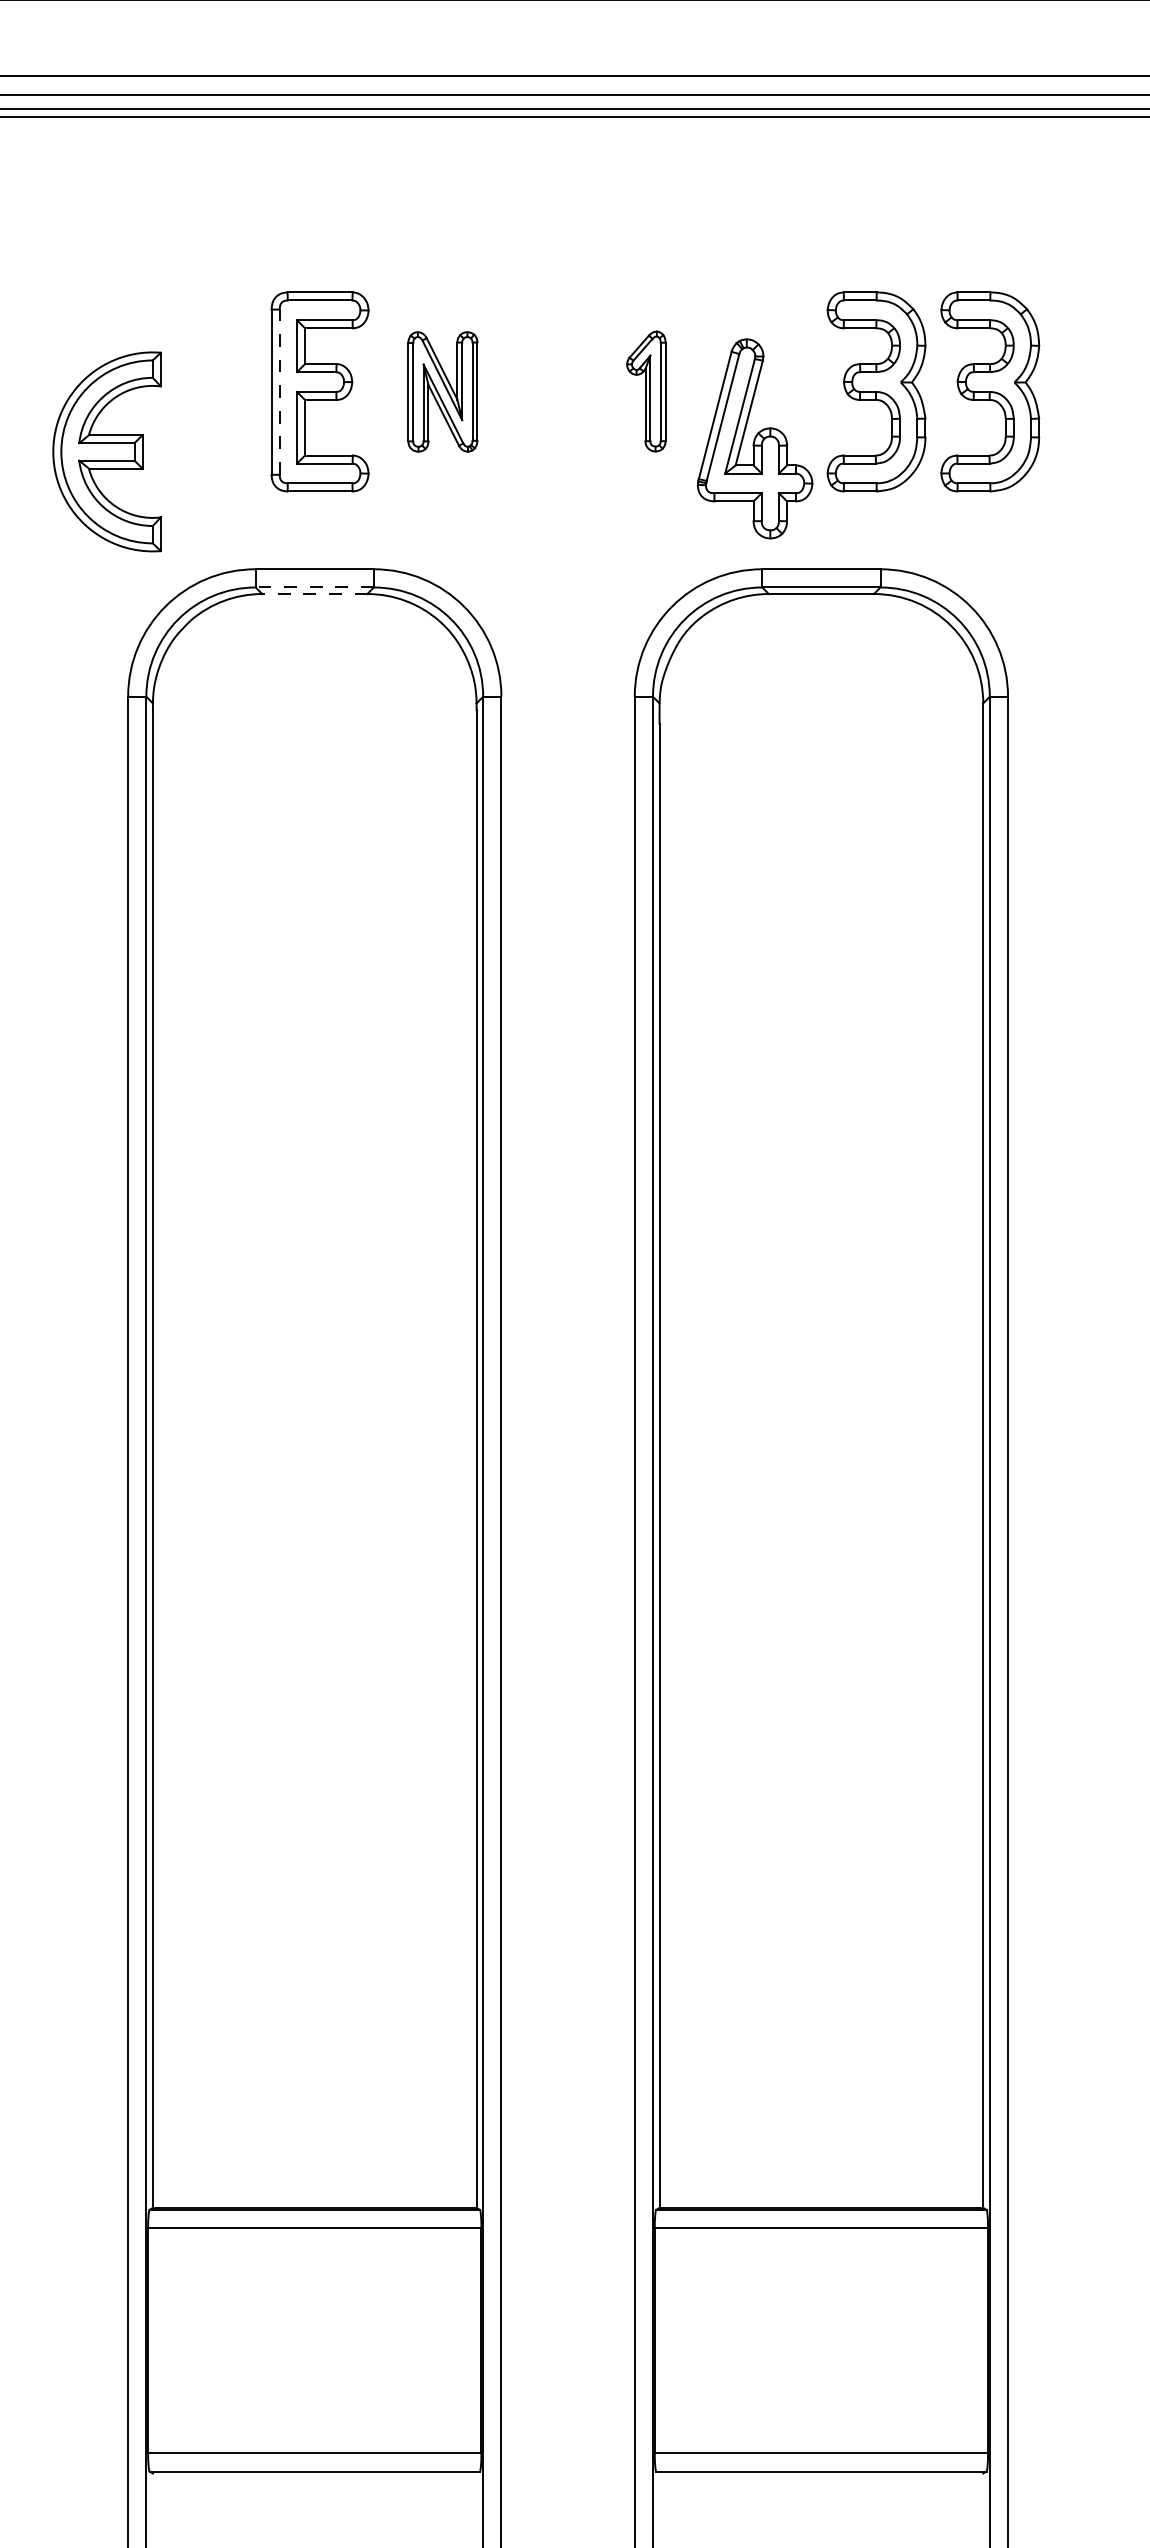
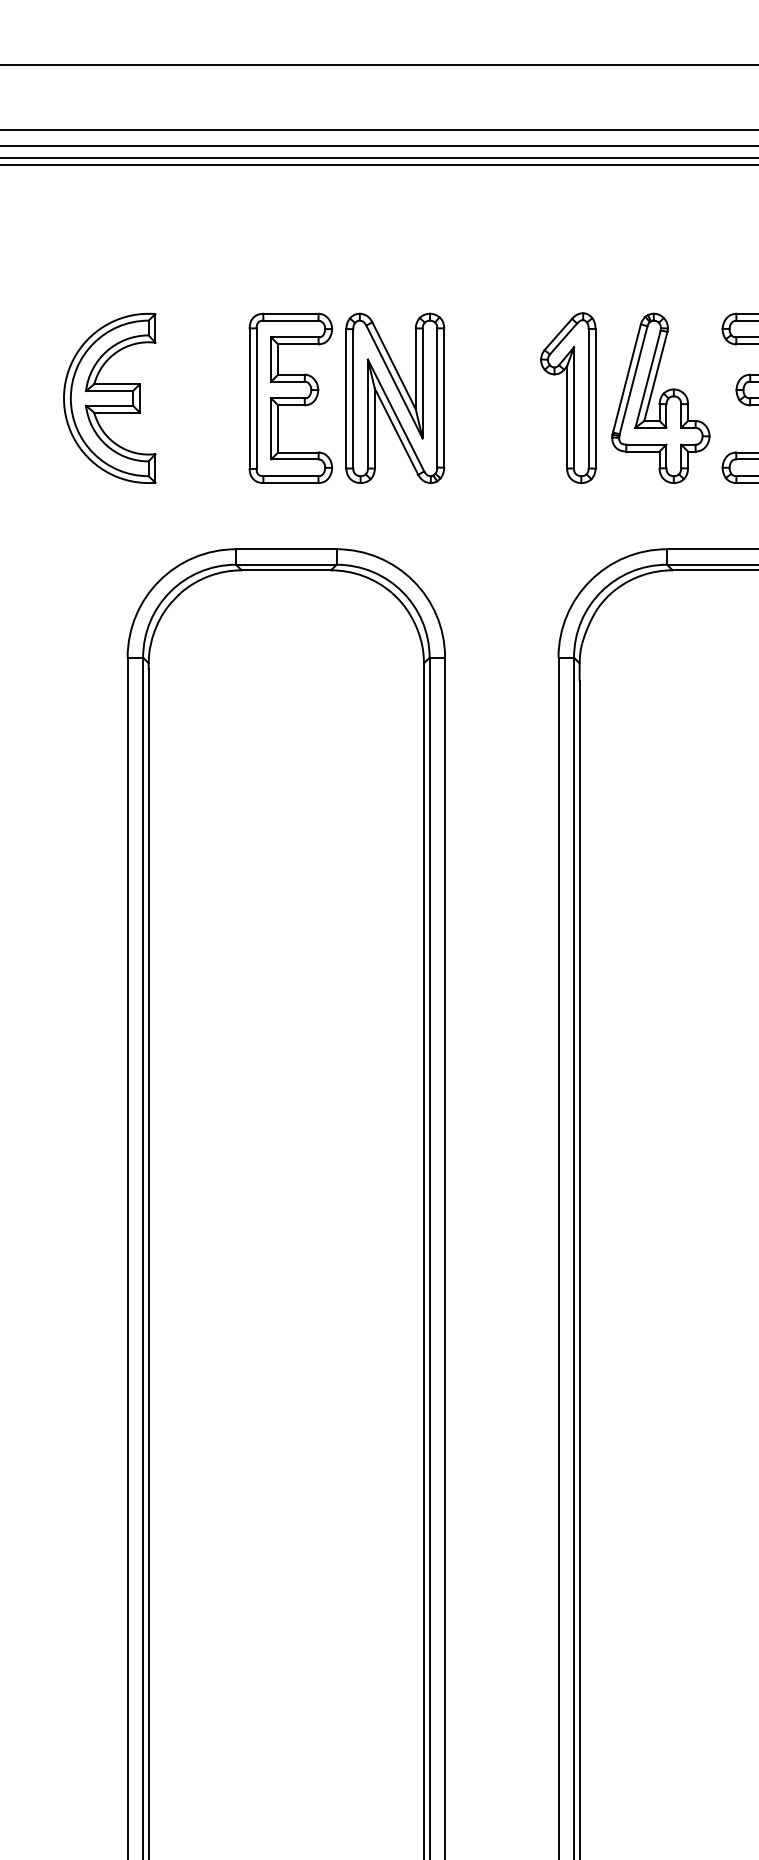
part: (442, 391) -> (395, 398), size x1.67
part: (646, 391) -> (568, 398), size x1.67
line: (279, 392) -> (256, 398), dashed -> solid
part: (754, 438) -> (660, 398), moved
part: (106, 451) -> (109, 398), moved
line: (314, 587) -> (286, 564), dashed -> solid
line: (314, 594) -> (286, 570), dashed -> solid

